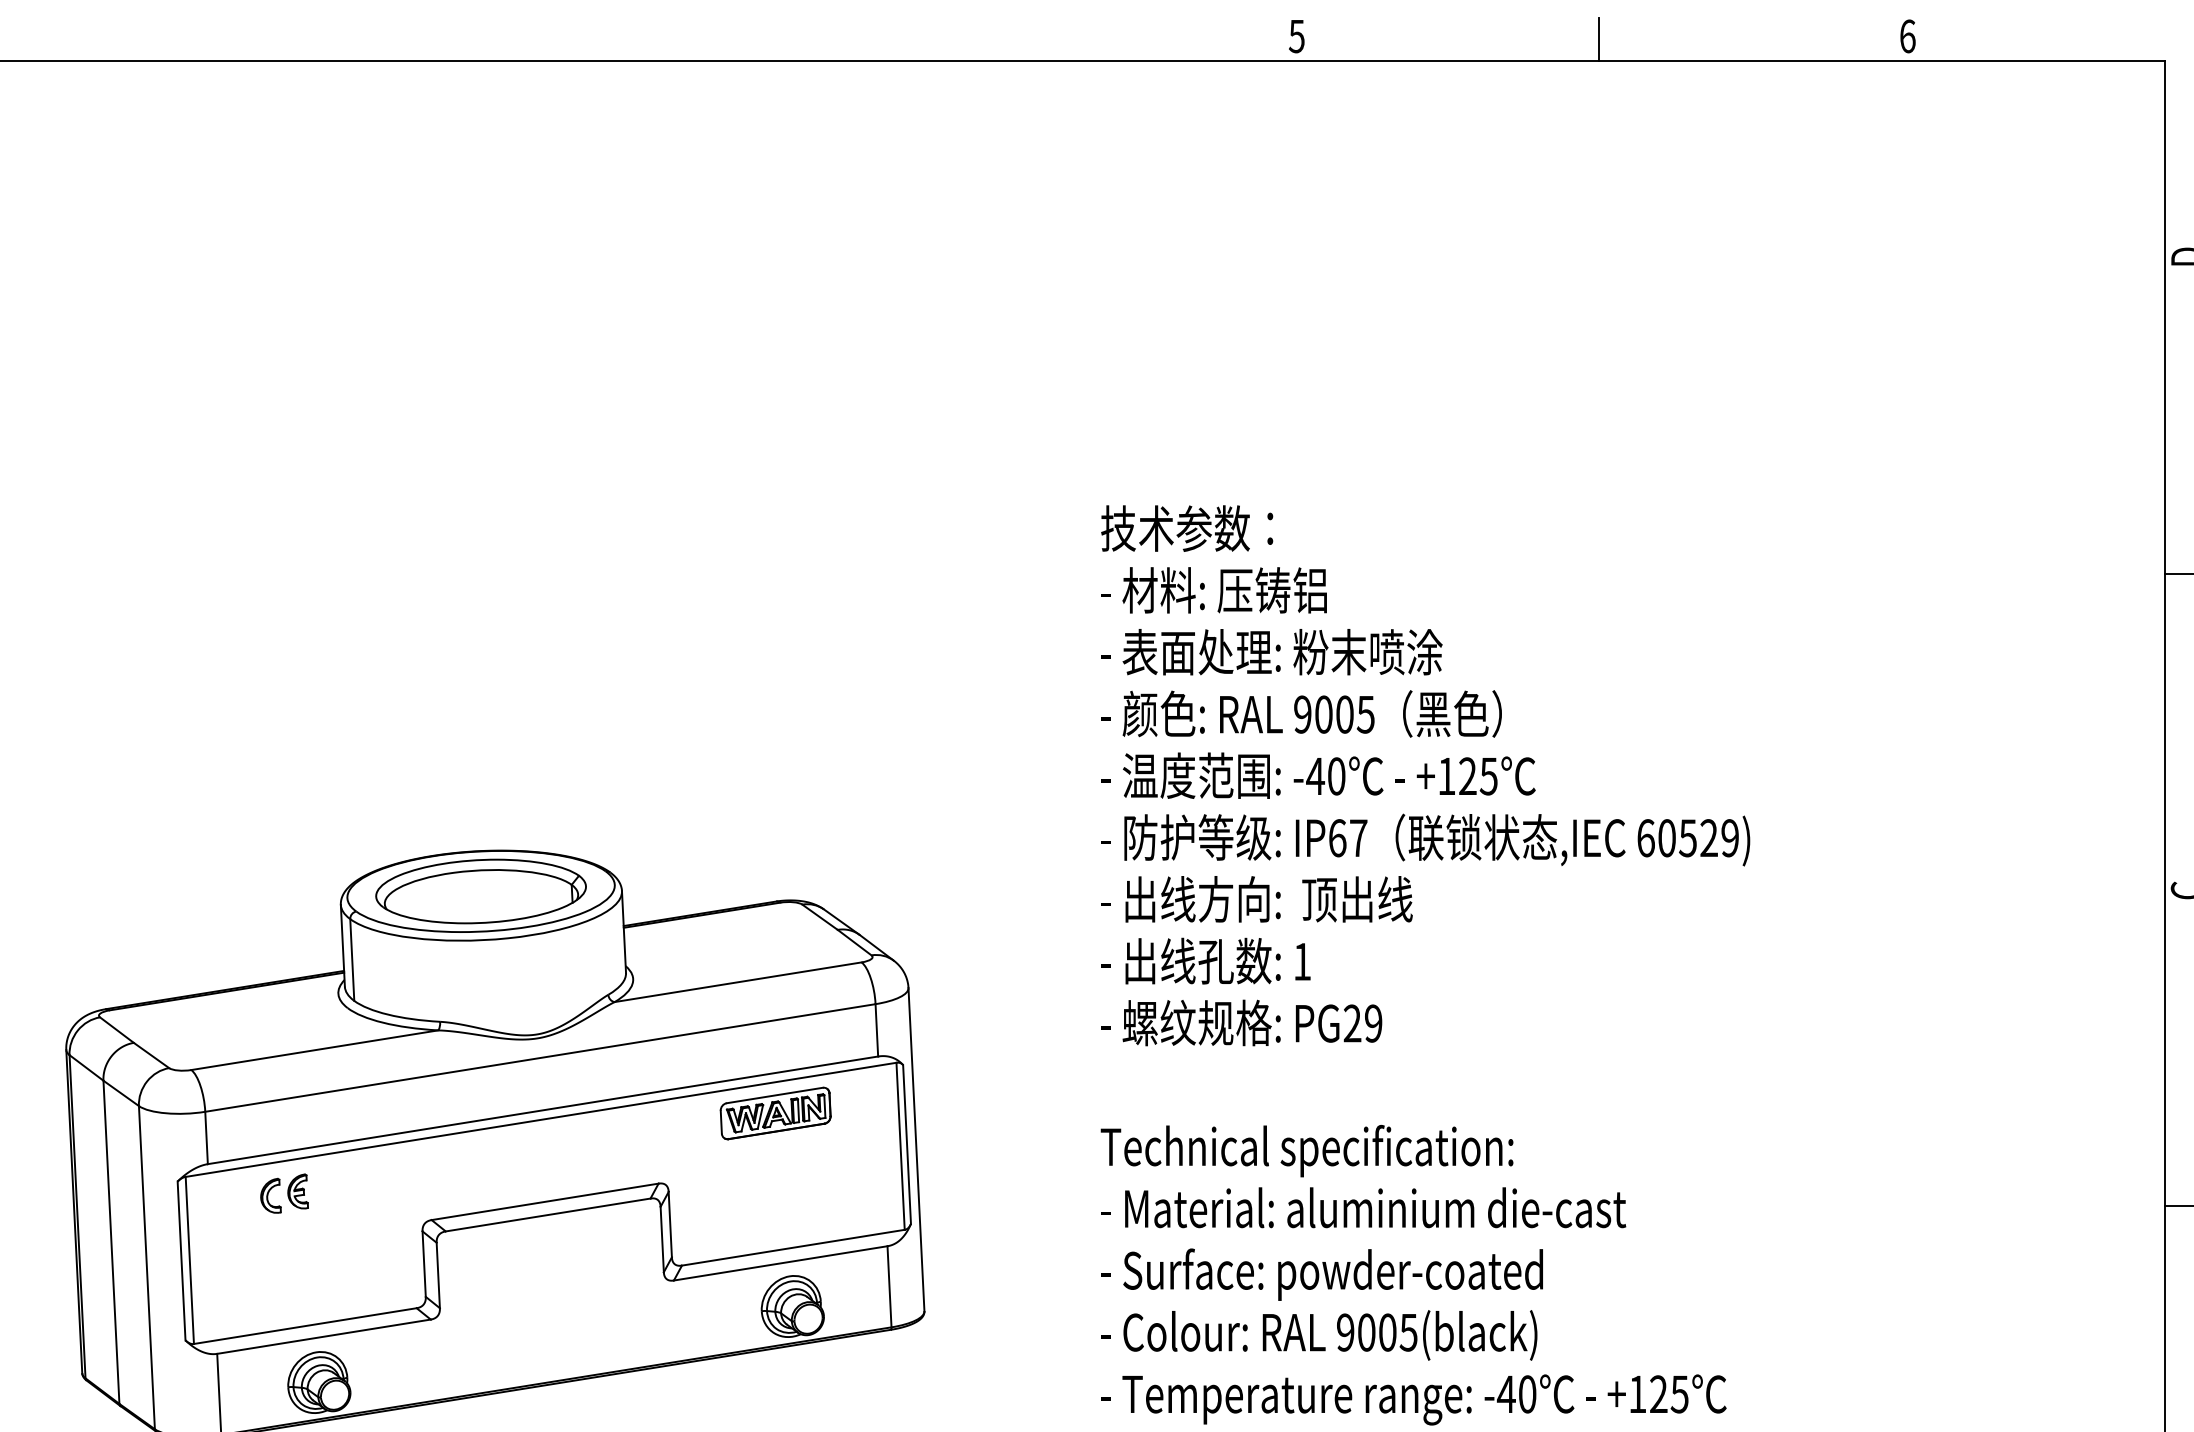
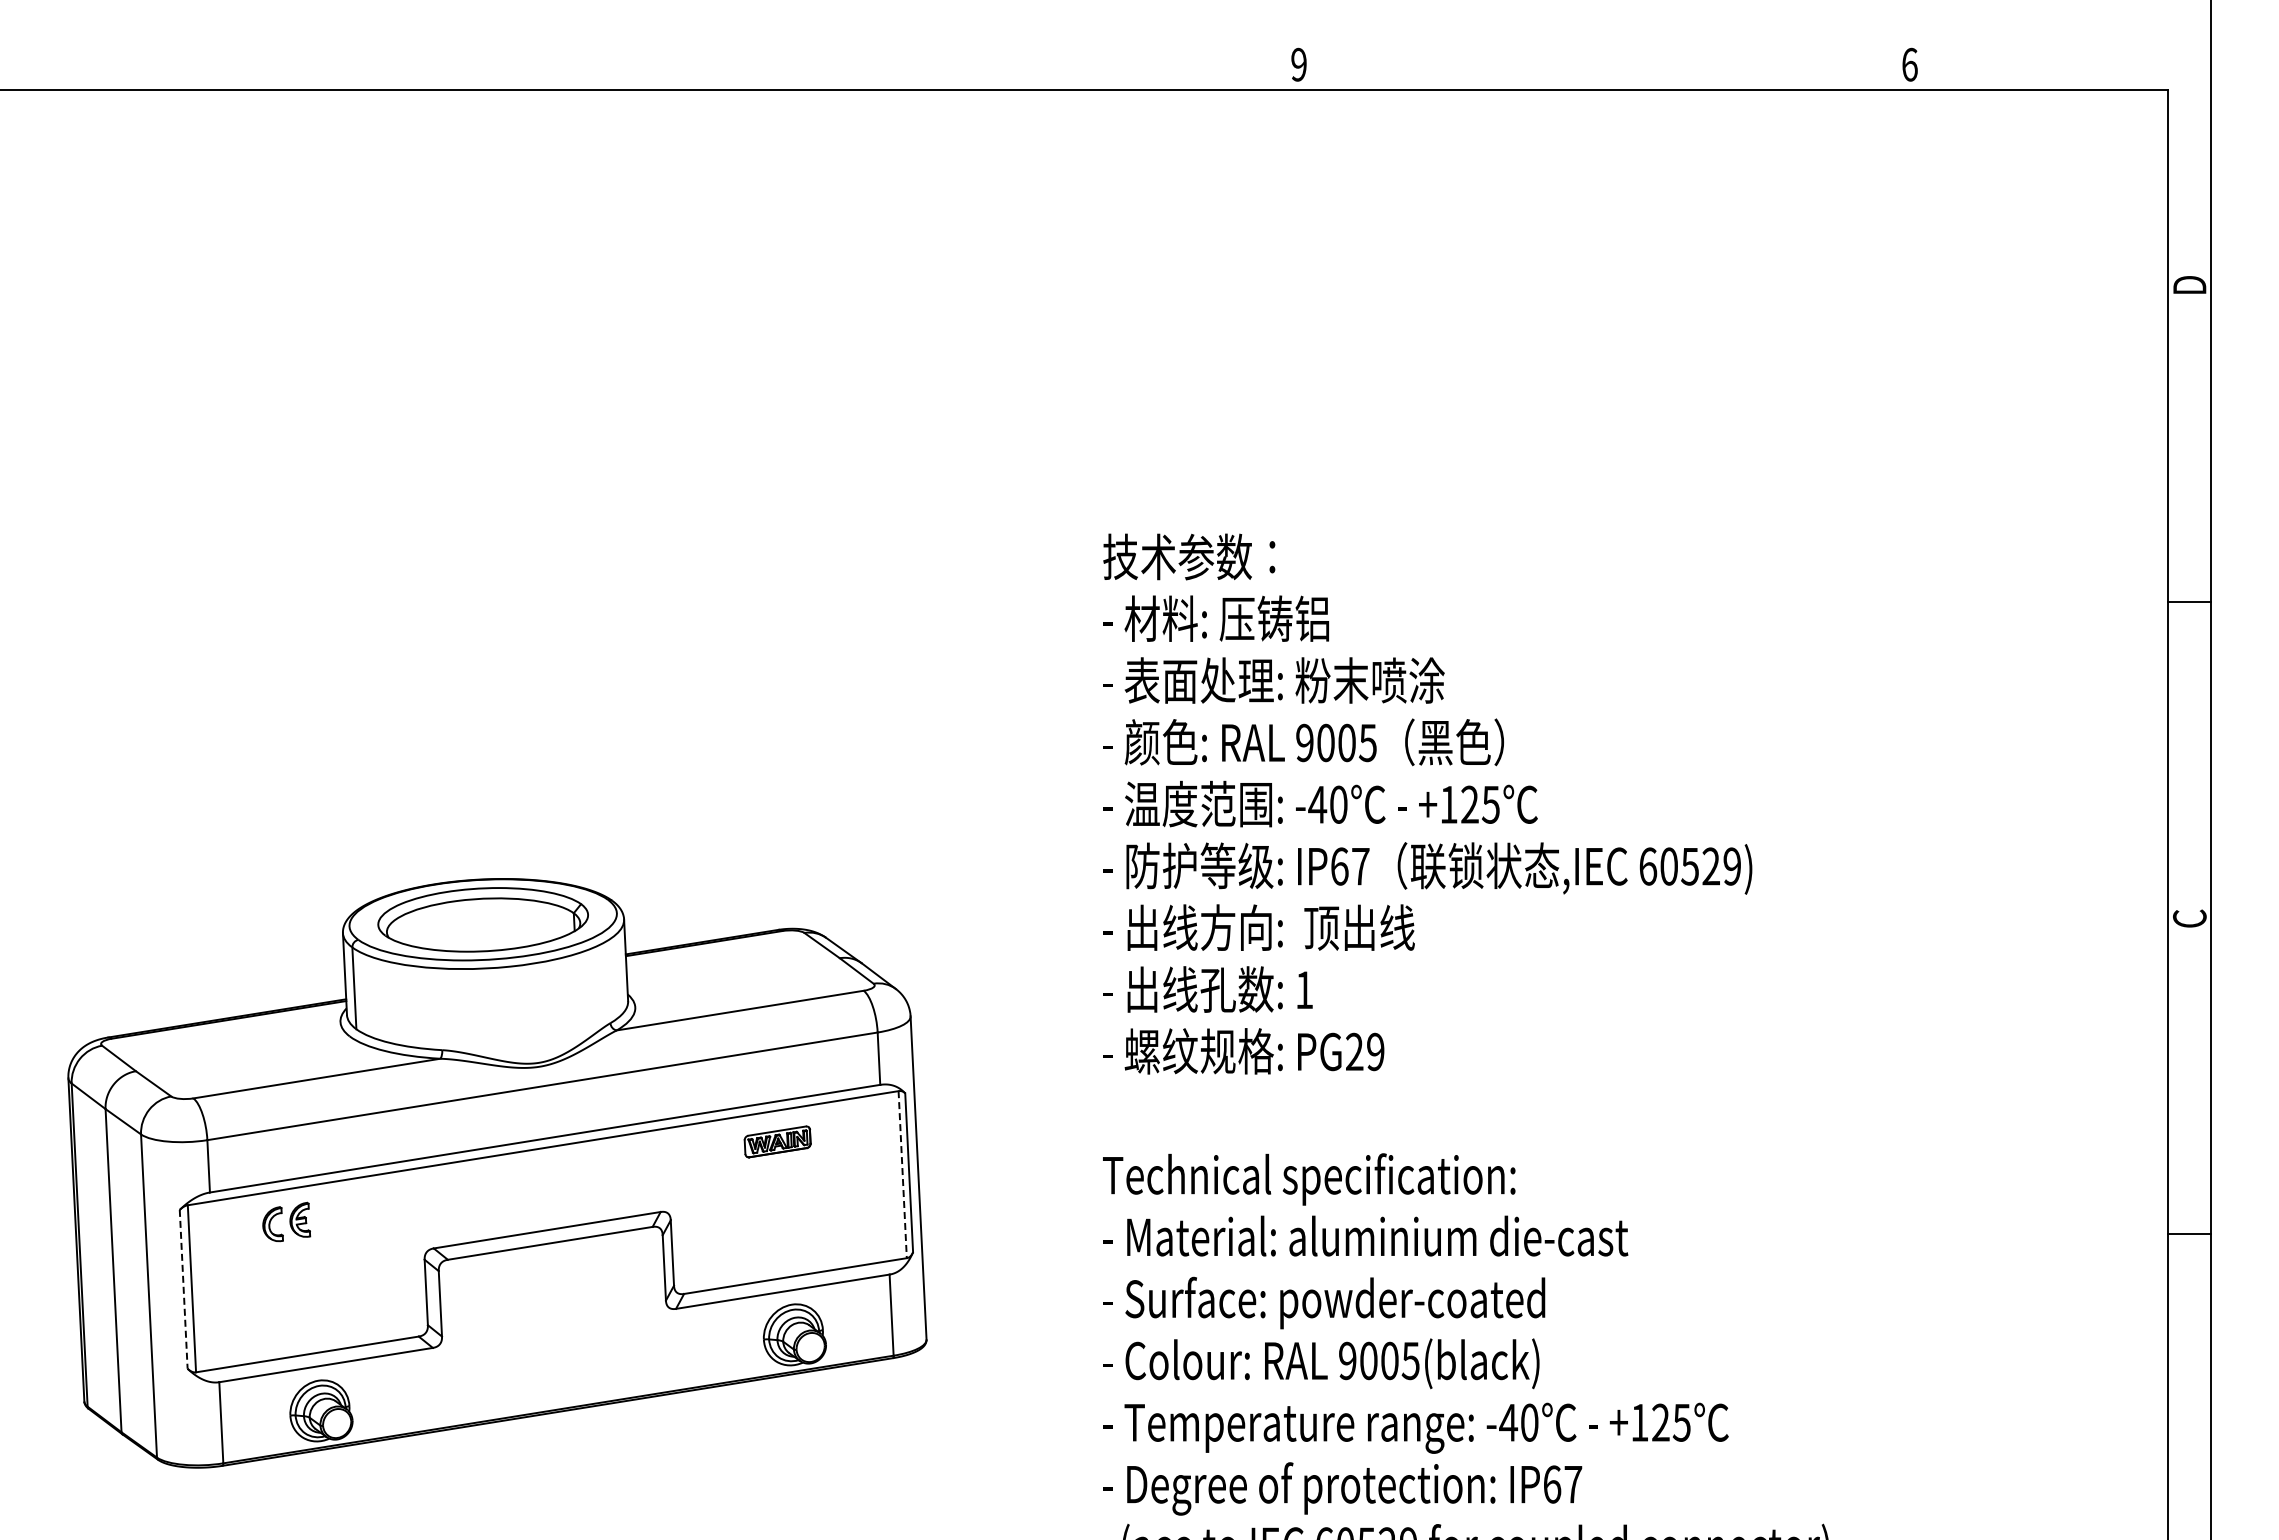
text: (1296, 36) -> (1298, 64), 5 -> 9
line: (1599, 39) -> (1601, 67), removed
part: (775, 1113) -> (777, 1141), size x0.6
line: (900, 1146) -> (902, 1174), solid -> dashed
line: (181, 1261) -> (183, 1289), solid -> dashed

